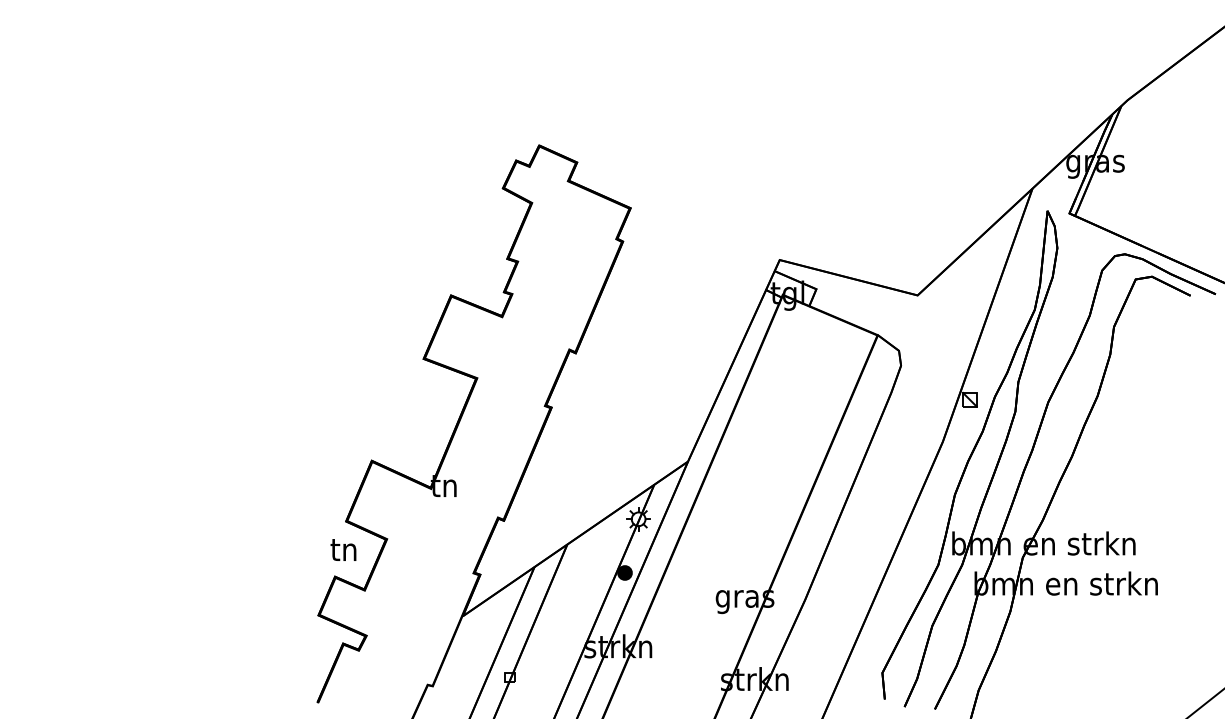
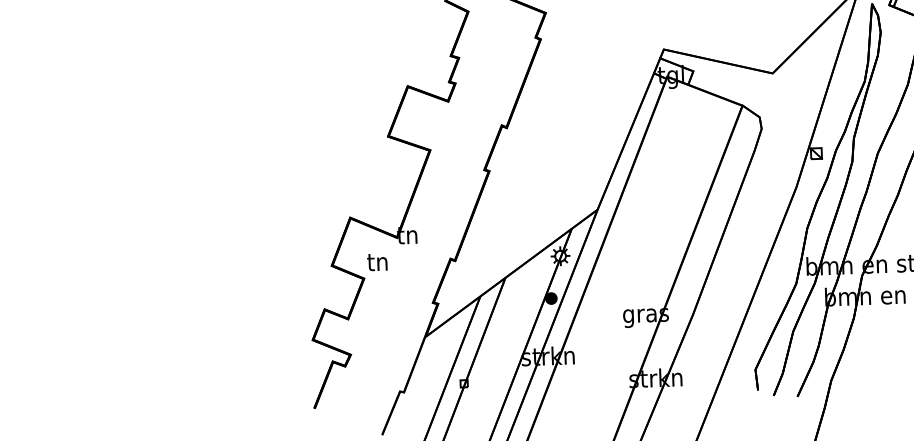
text: (343, 549) -> (377, 261), moved

